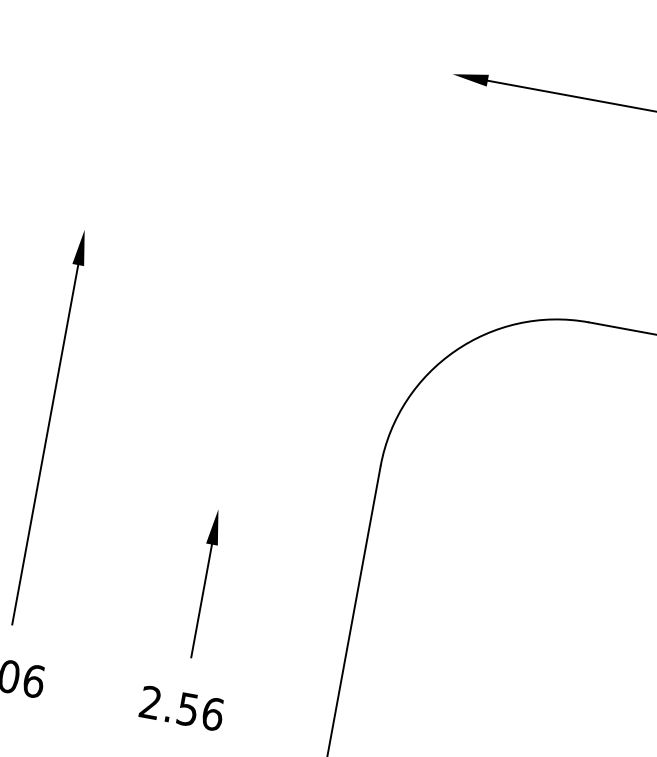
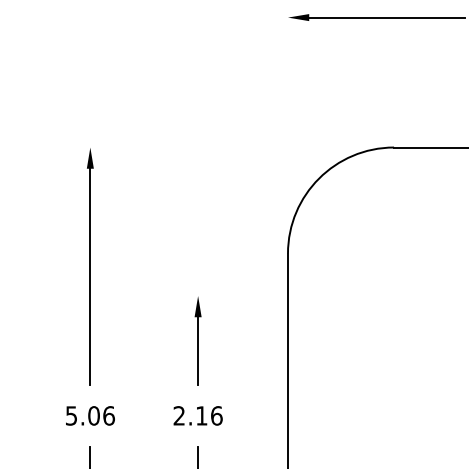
text: (187, 708) -> (201, 415), 2.56 -> 2.16

